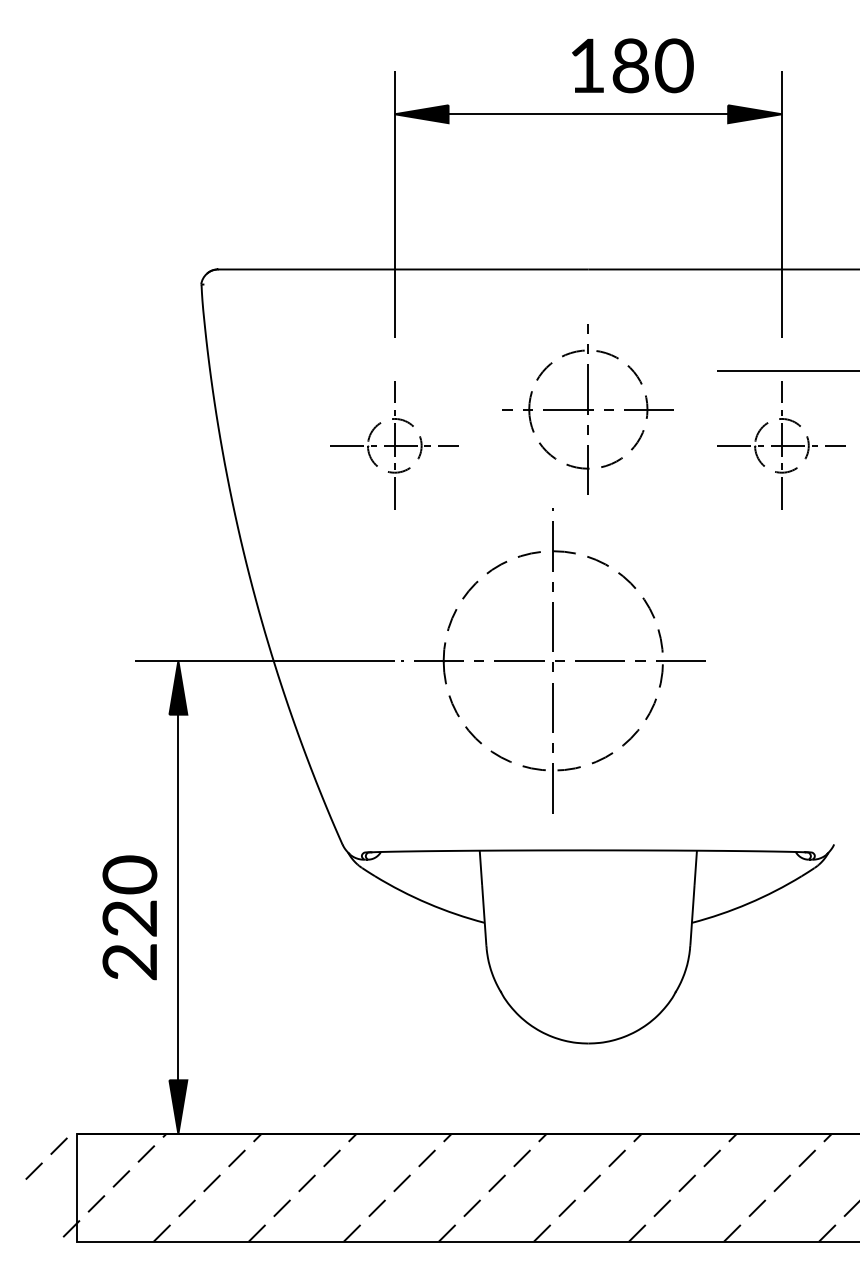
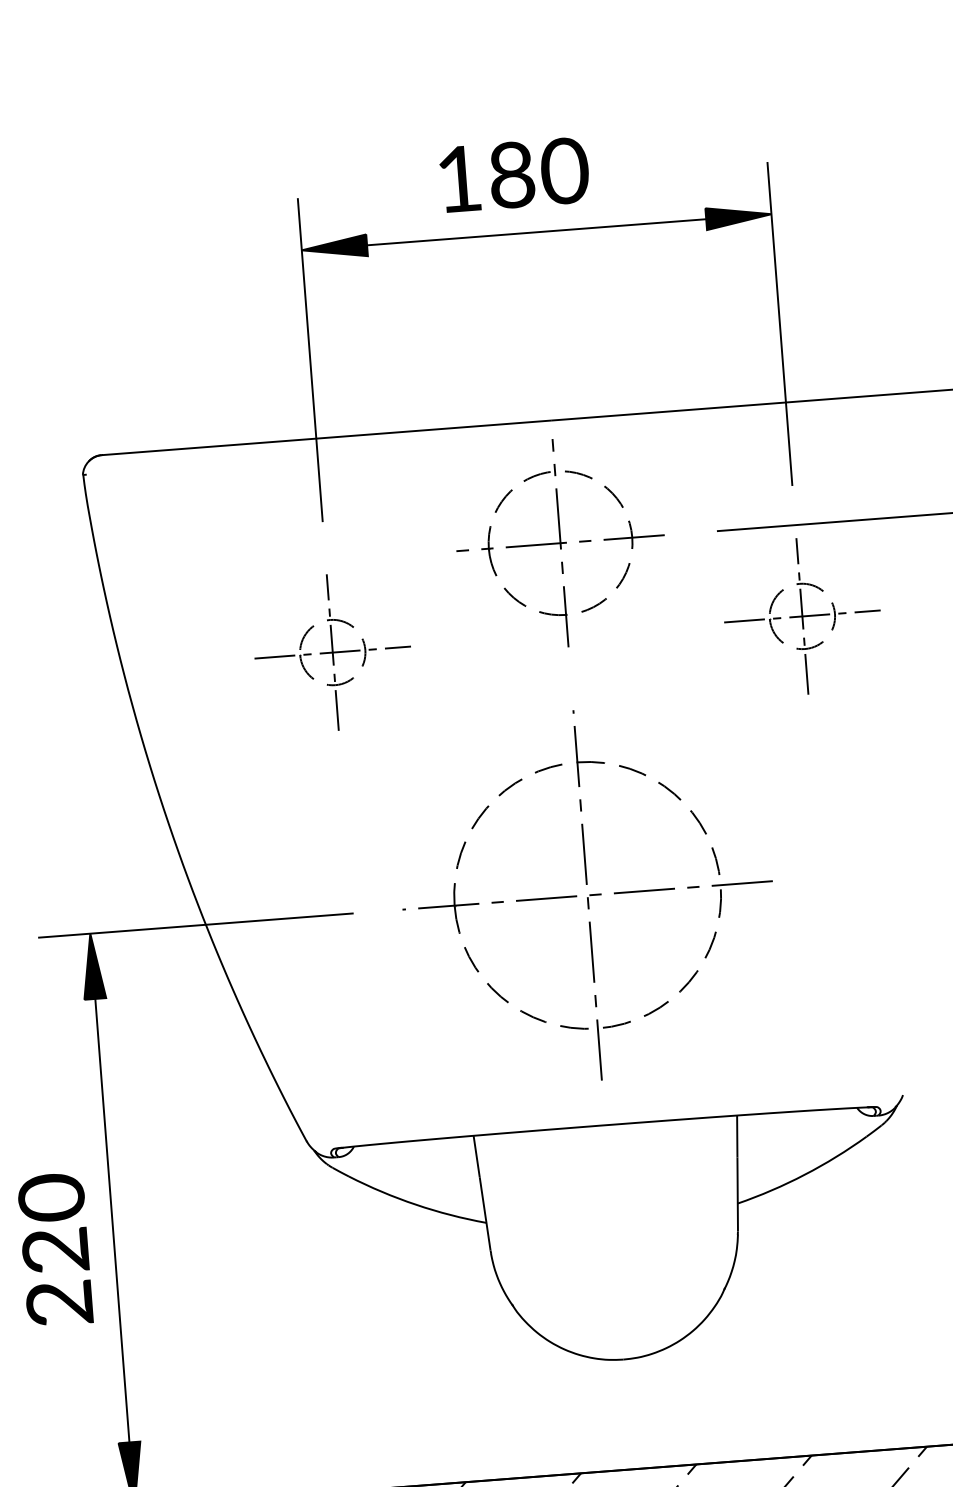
text: (632, 65) -> (514, 174), moved
part: (587, 409) -> (559, 543), moved
part: (553, 660) -> (587, 894), moved

